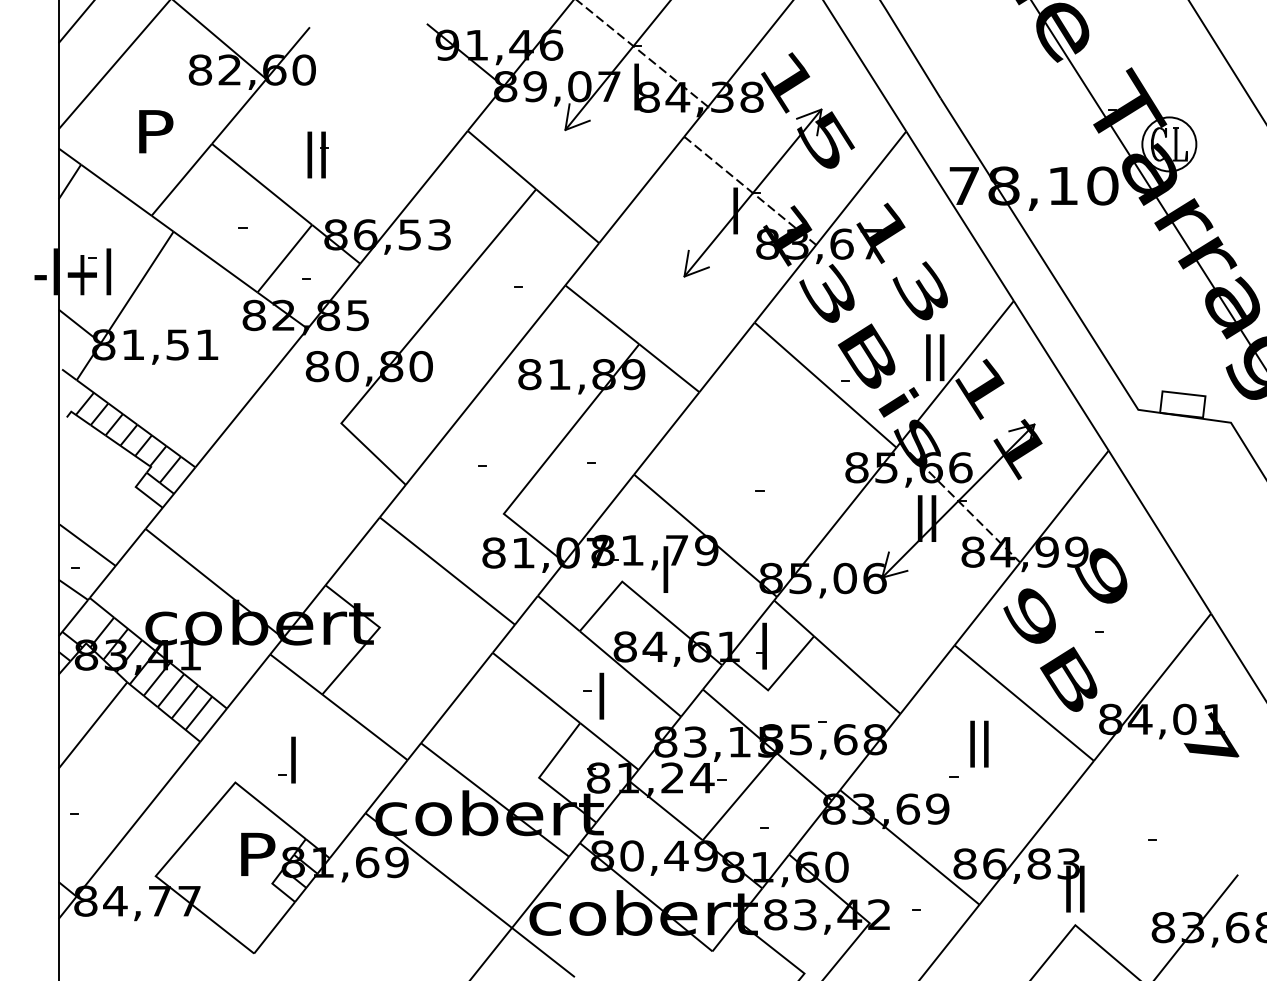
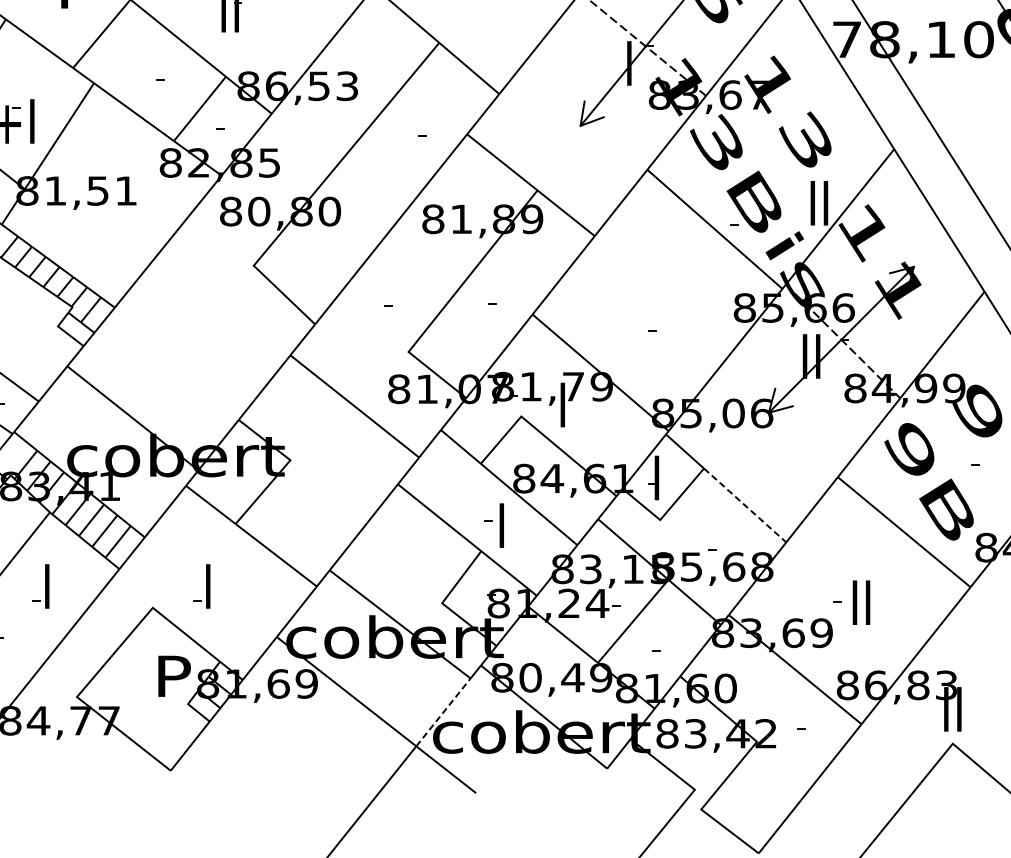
line: (856, 674) -> (744, 504), solid -> dashed
text: (979, 743) -> (861, 602), moved
part: (117, 759) -> (40, 585), added
line: (540, 892) -> (443, 712), solid -> dashed

